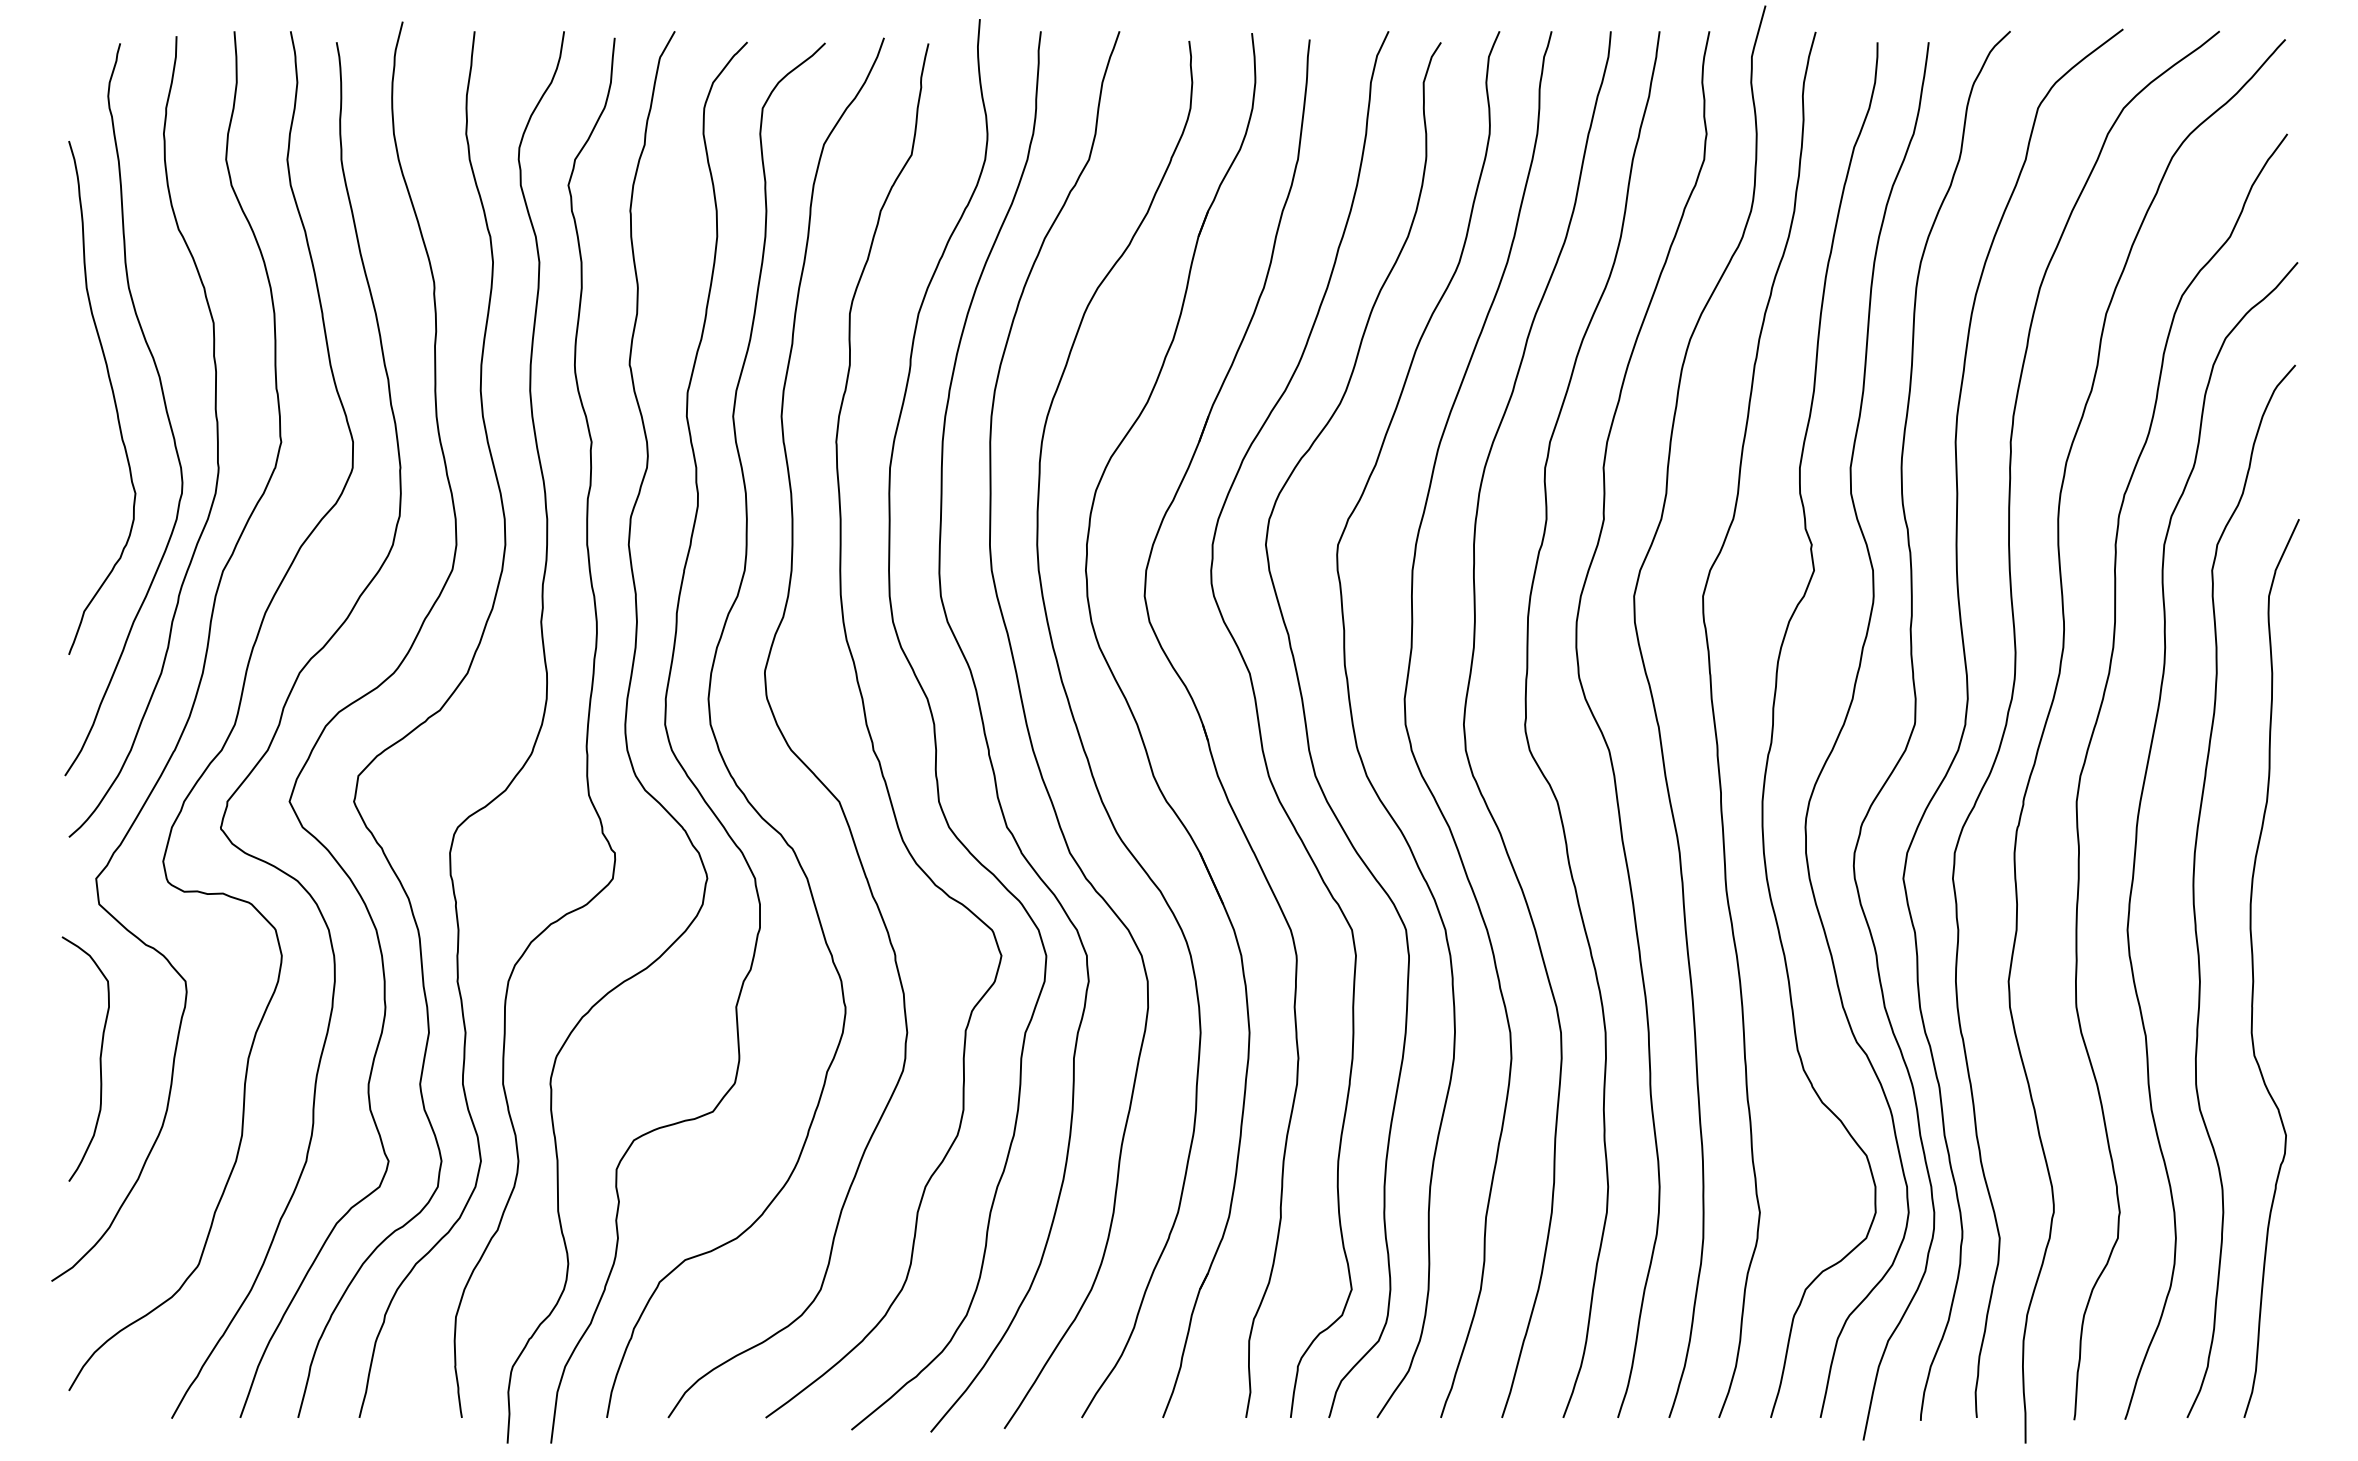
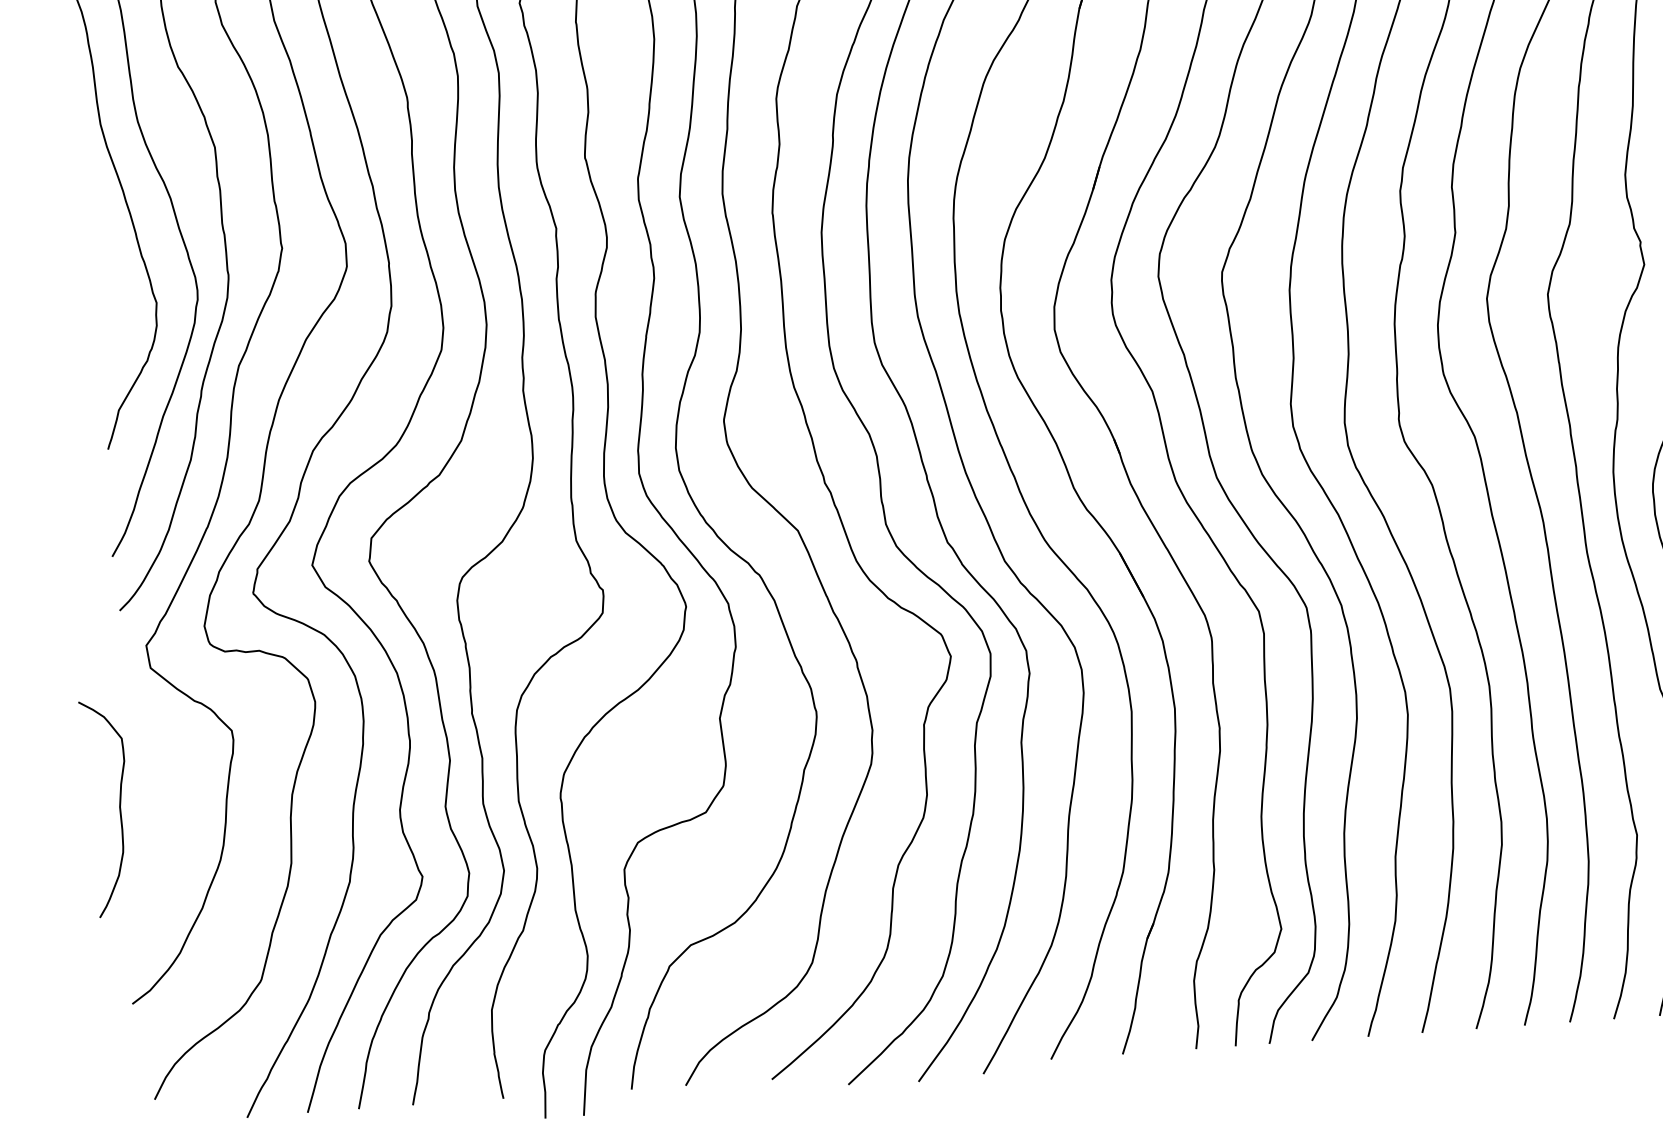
curve: (99, 1058) -> (119, 807), moved

